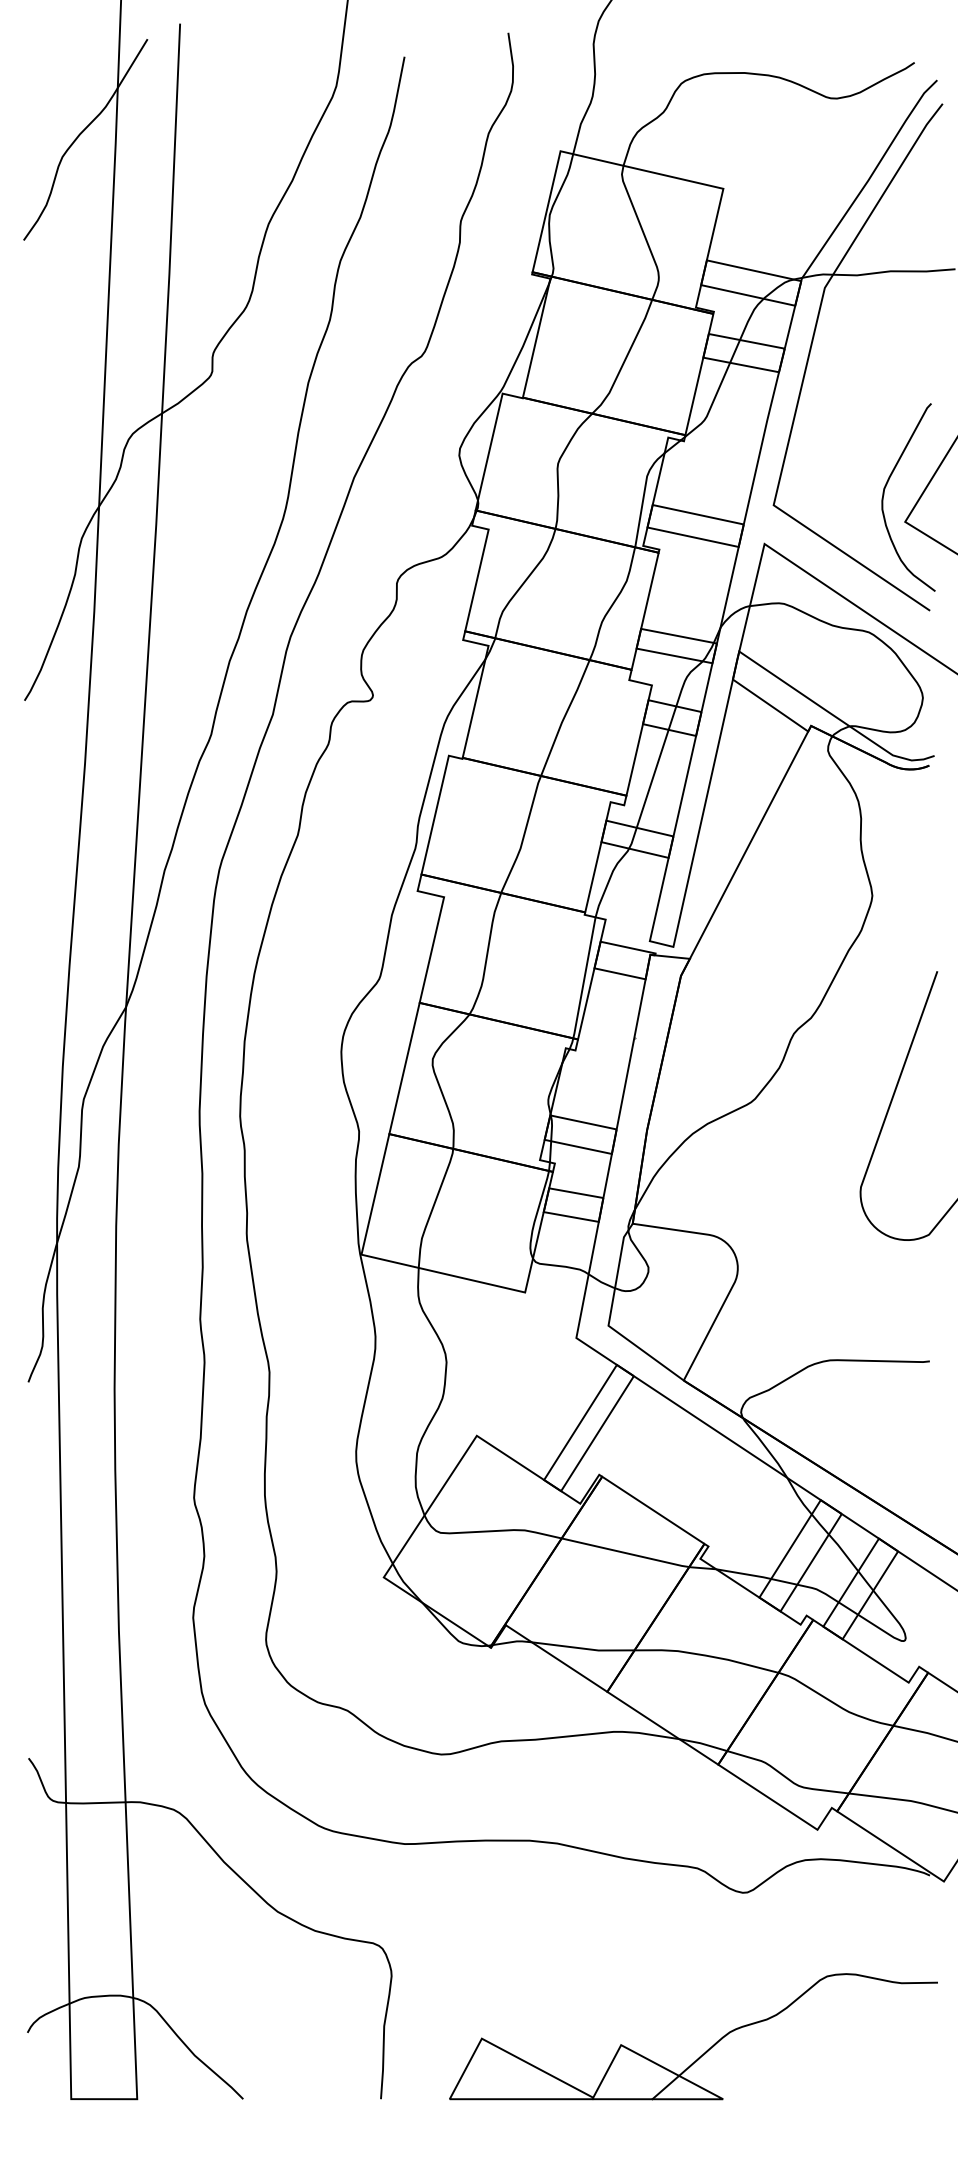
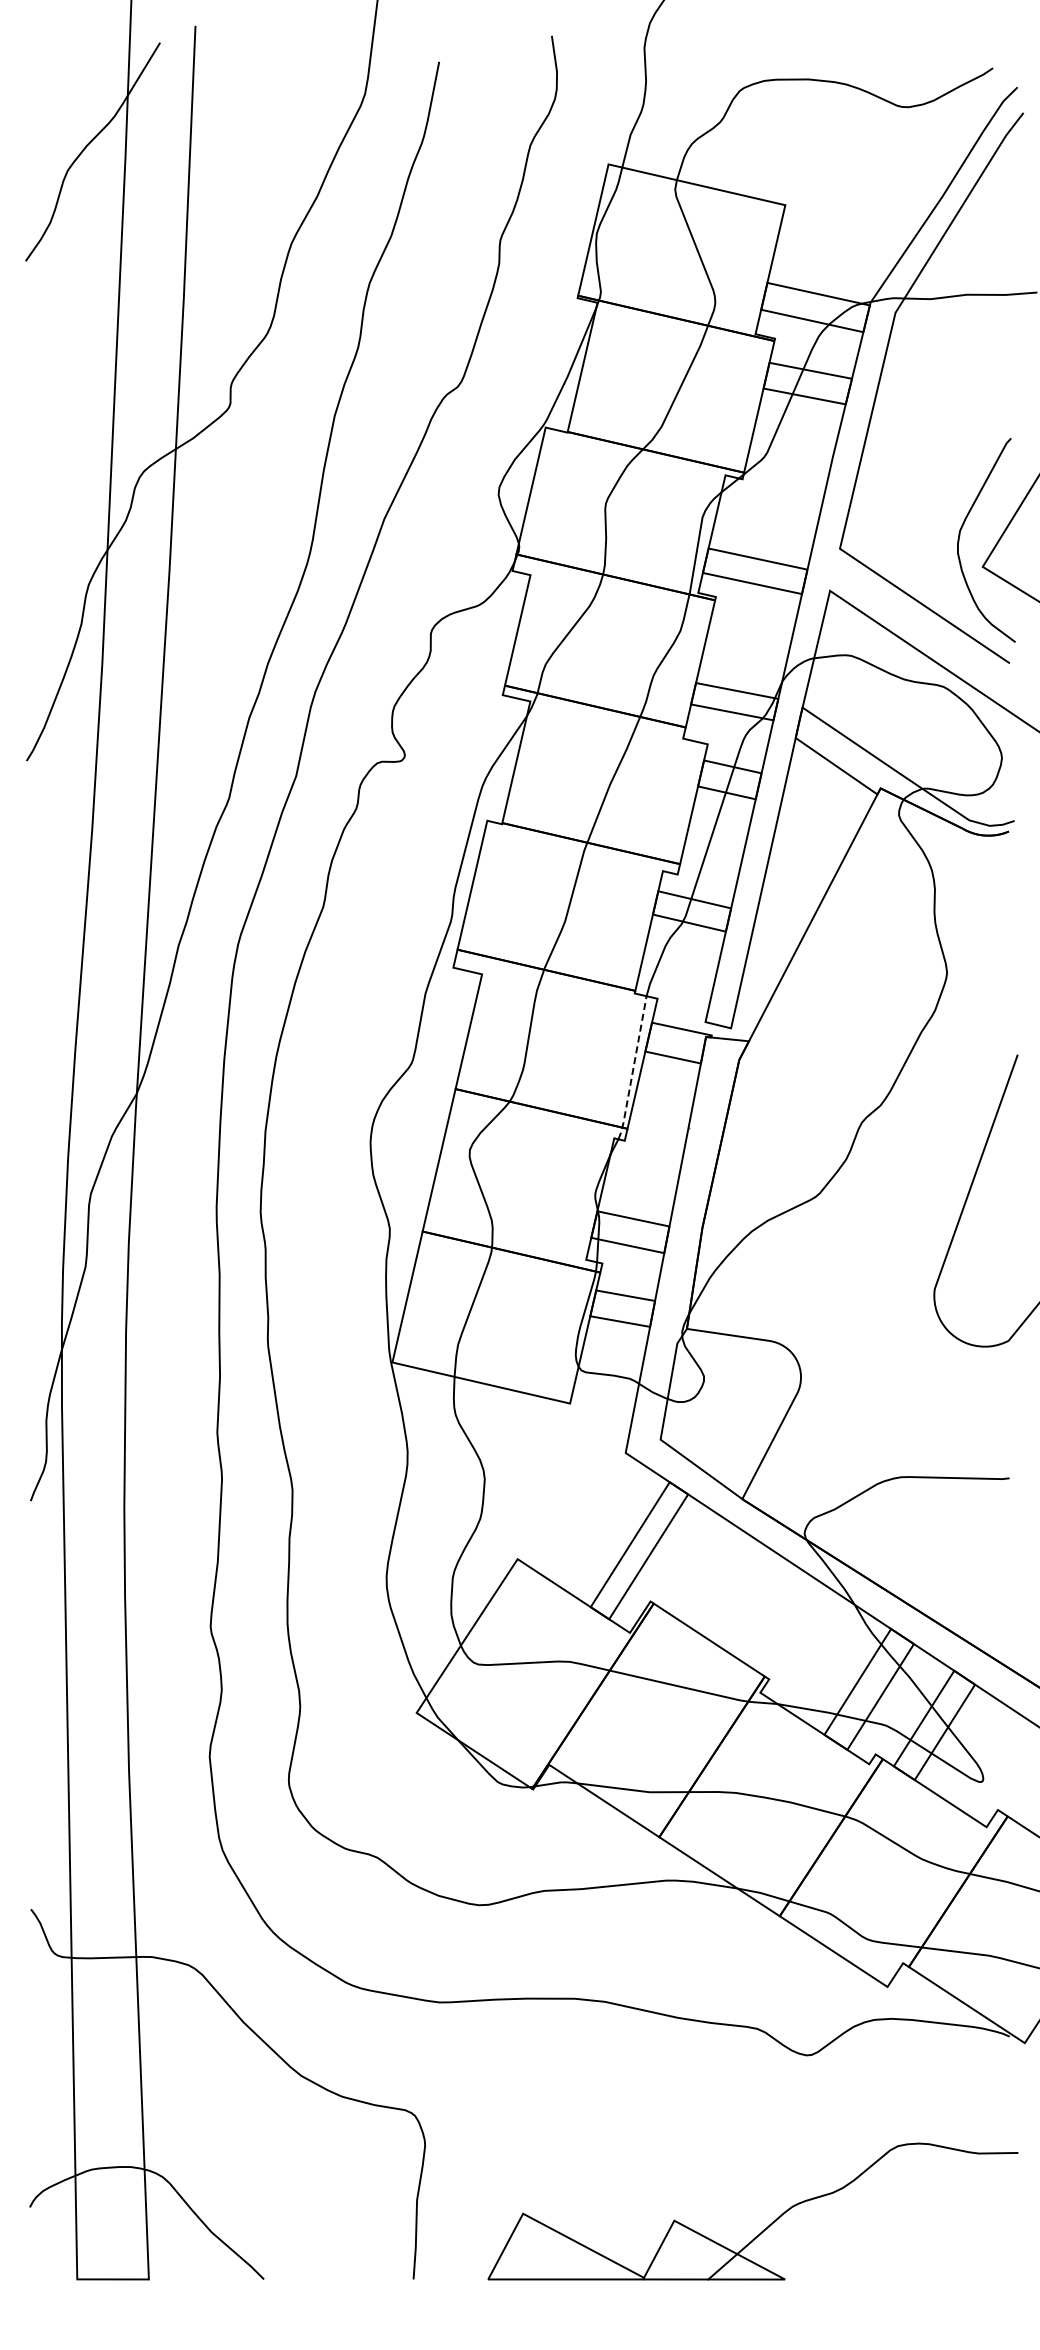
line: (583, 983) -> (633, 1068), solid -> dashed

